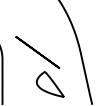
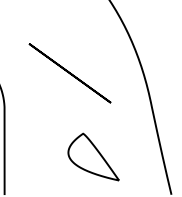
line: (37, 52) -> (69, 73), moved

